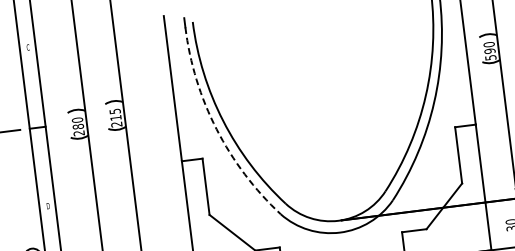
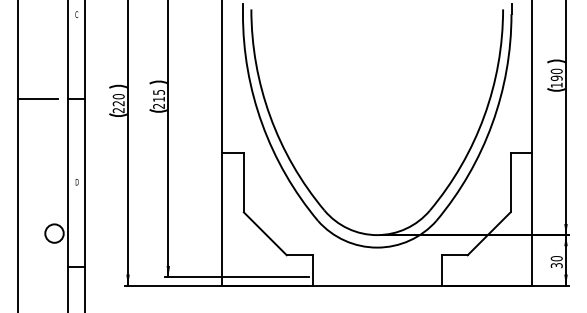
text: (490, 57) -> (556, 84), 590 -> 190
text: (78, 126) -> (118, 103), 280 -> 220
arc: (216, 129) -> (262, 124), dashed -> solid

